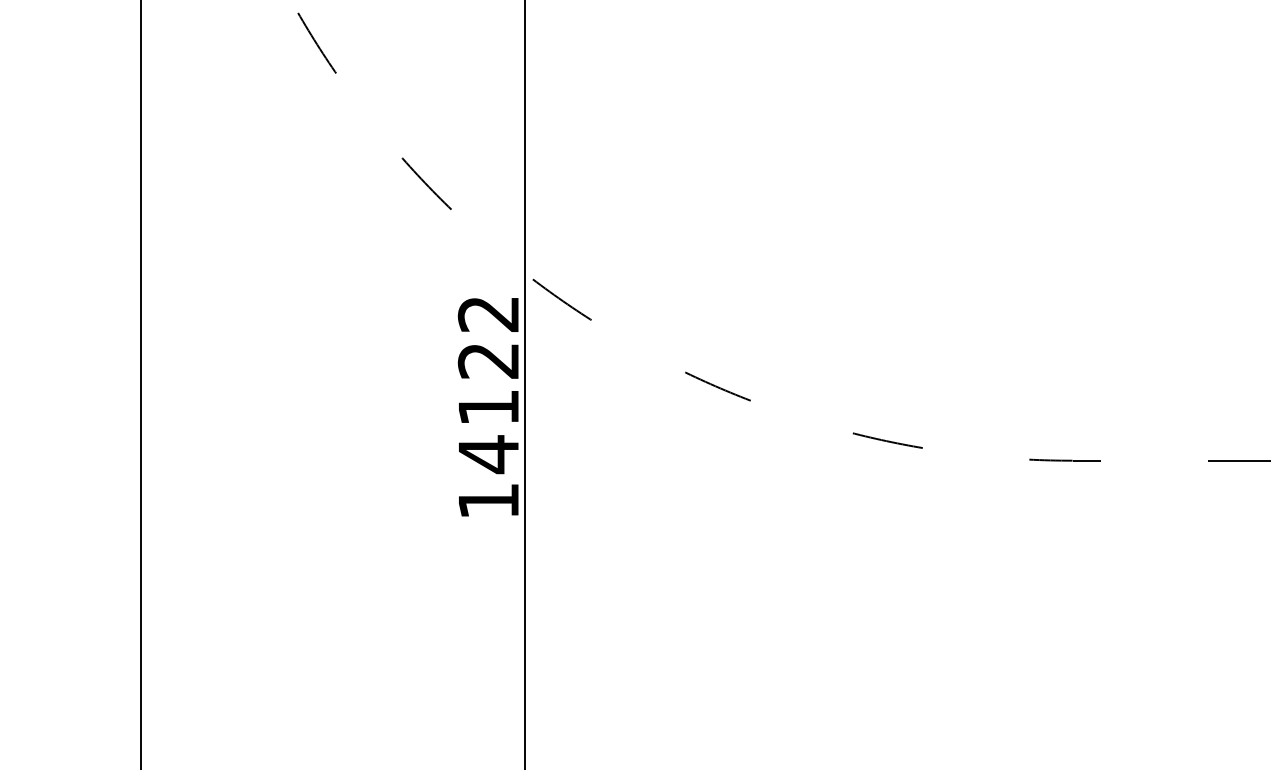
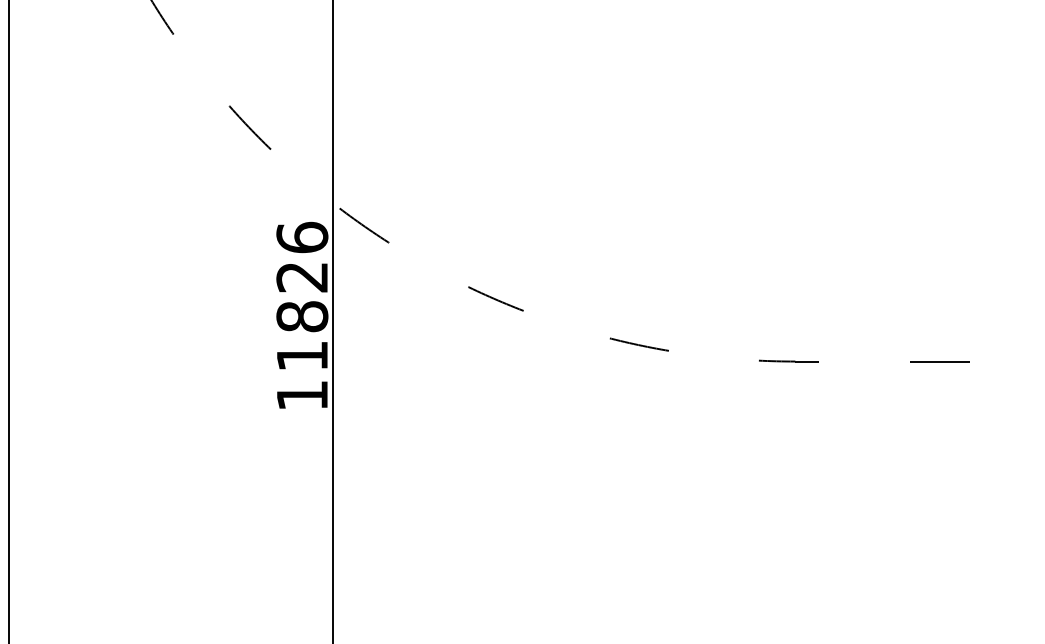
text: (488, 384) -> (302, 297), 14122 -> 11826

